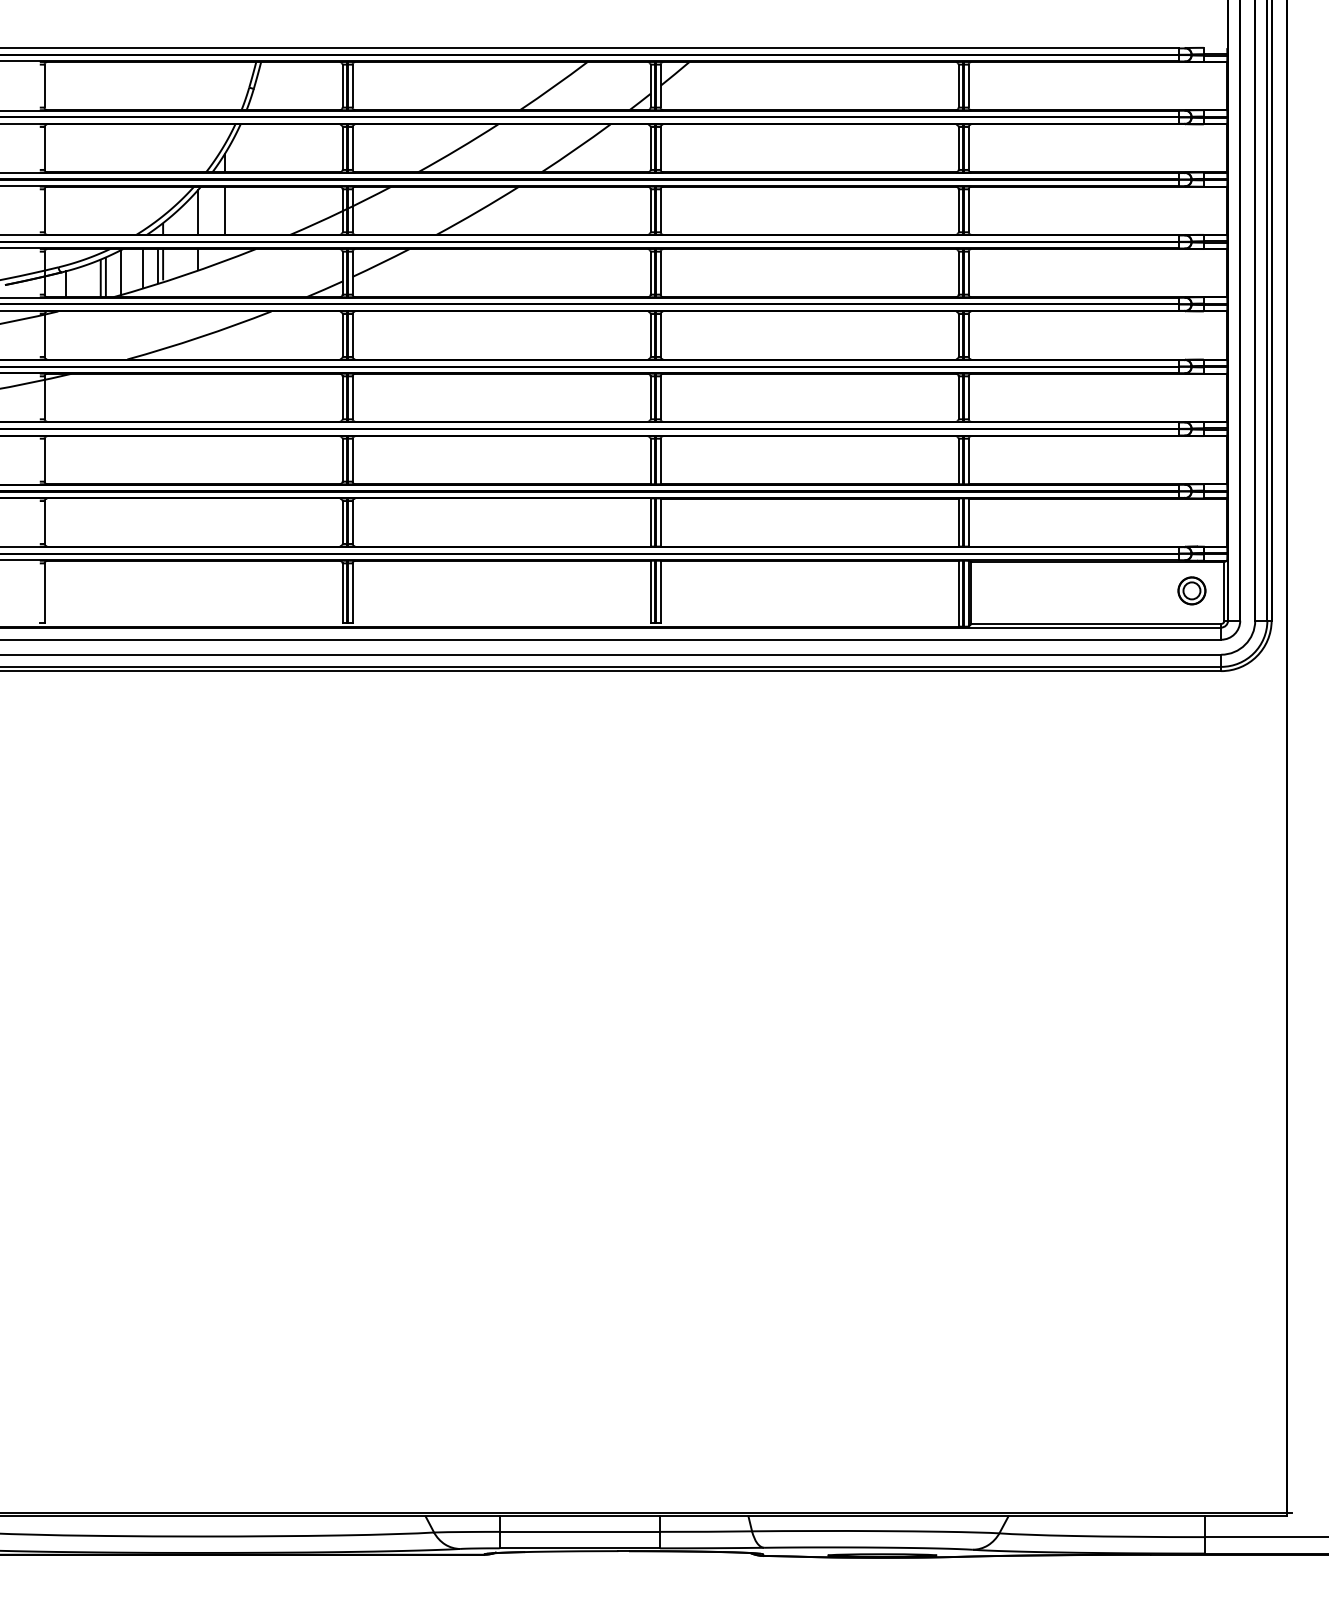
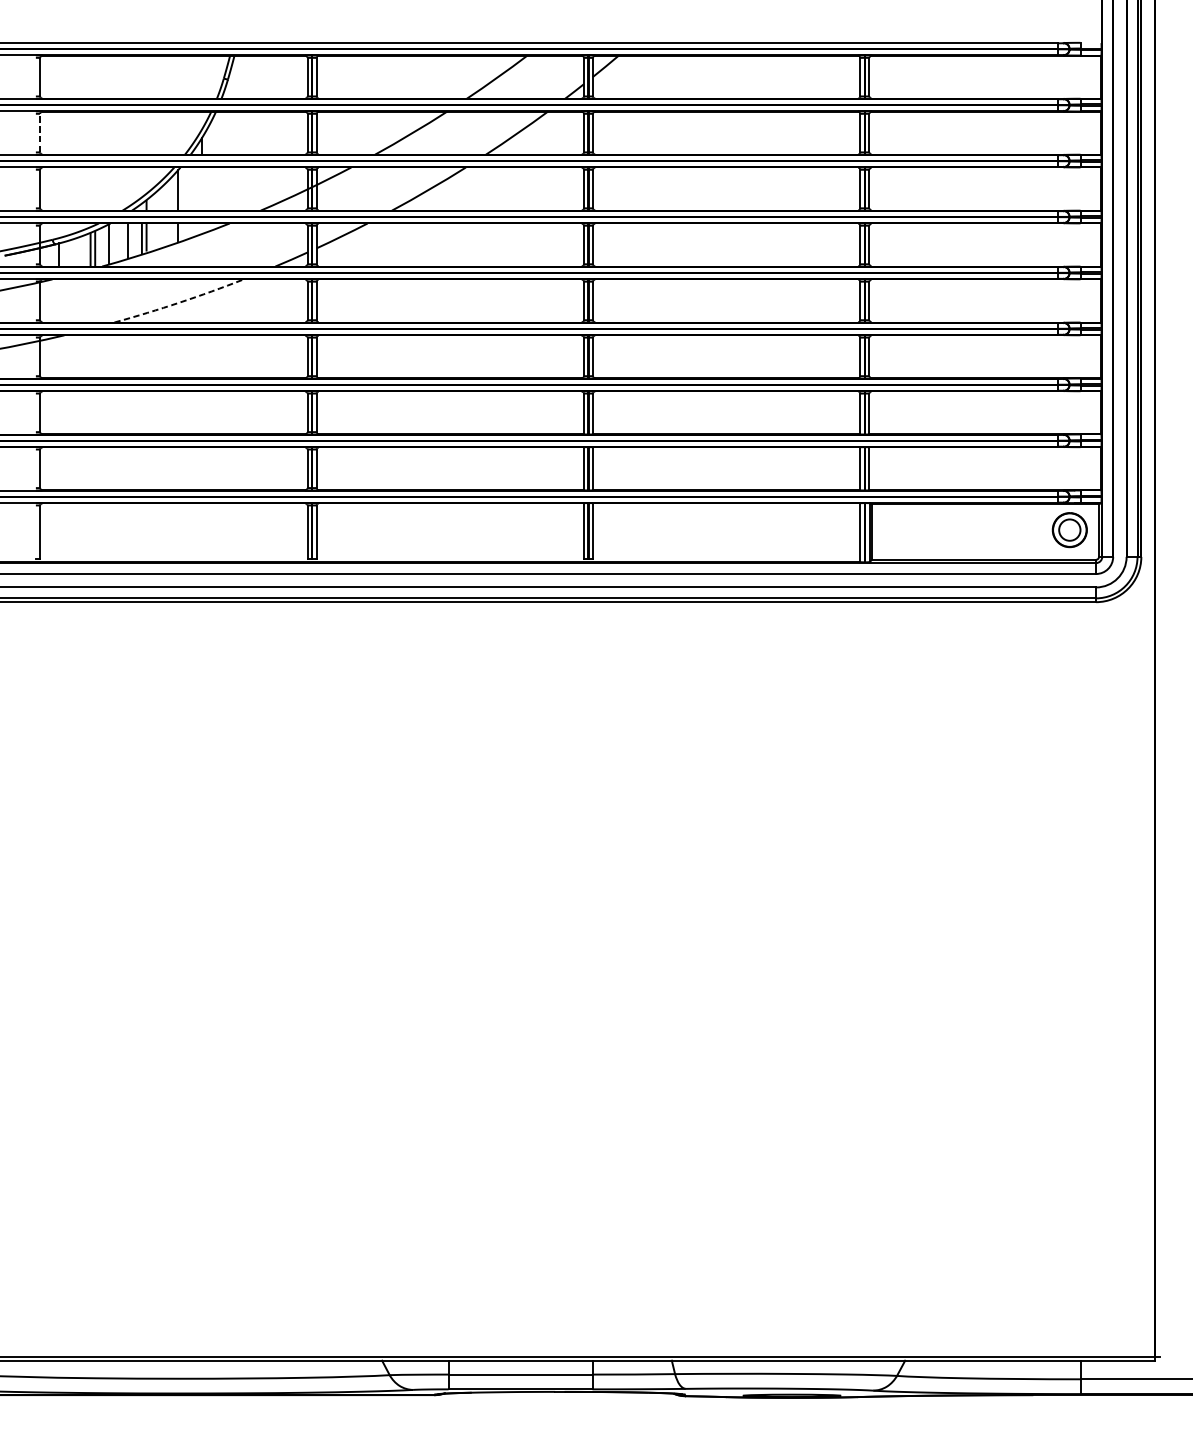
line: (44, 147) -> (40, 132), solid -> dashed
line: (224, 210) -> (201, 188), removed
arc: (200, 337) -> (180, 302), solid -> dashed
part: (1191, 590) -> (1069, 529), size x1.4

